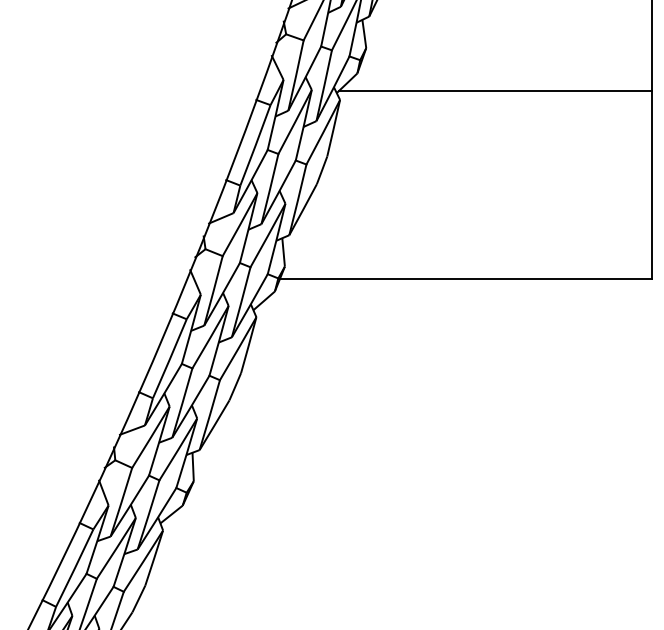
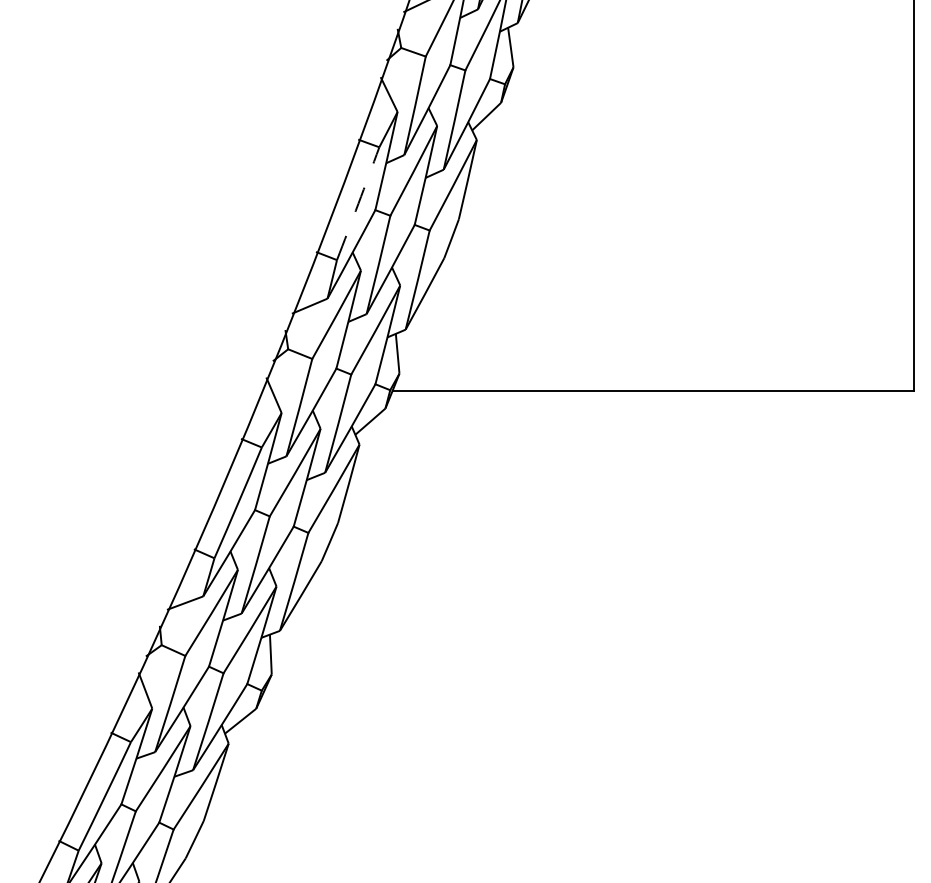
line: (495, 91) -> (694, 127), removed
arc: (255, 145) -> (358, 203), solid -> dashed

